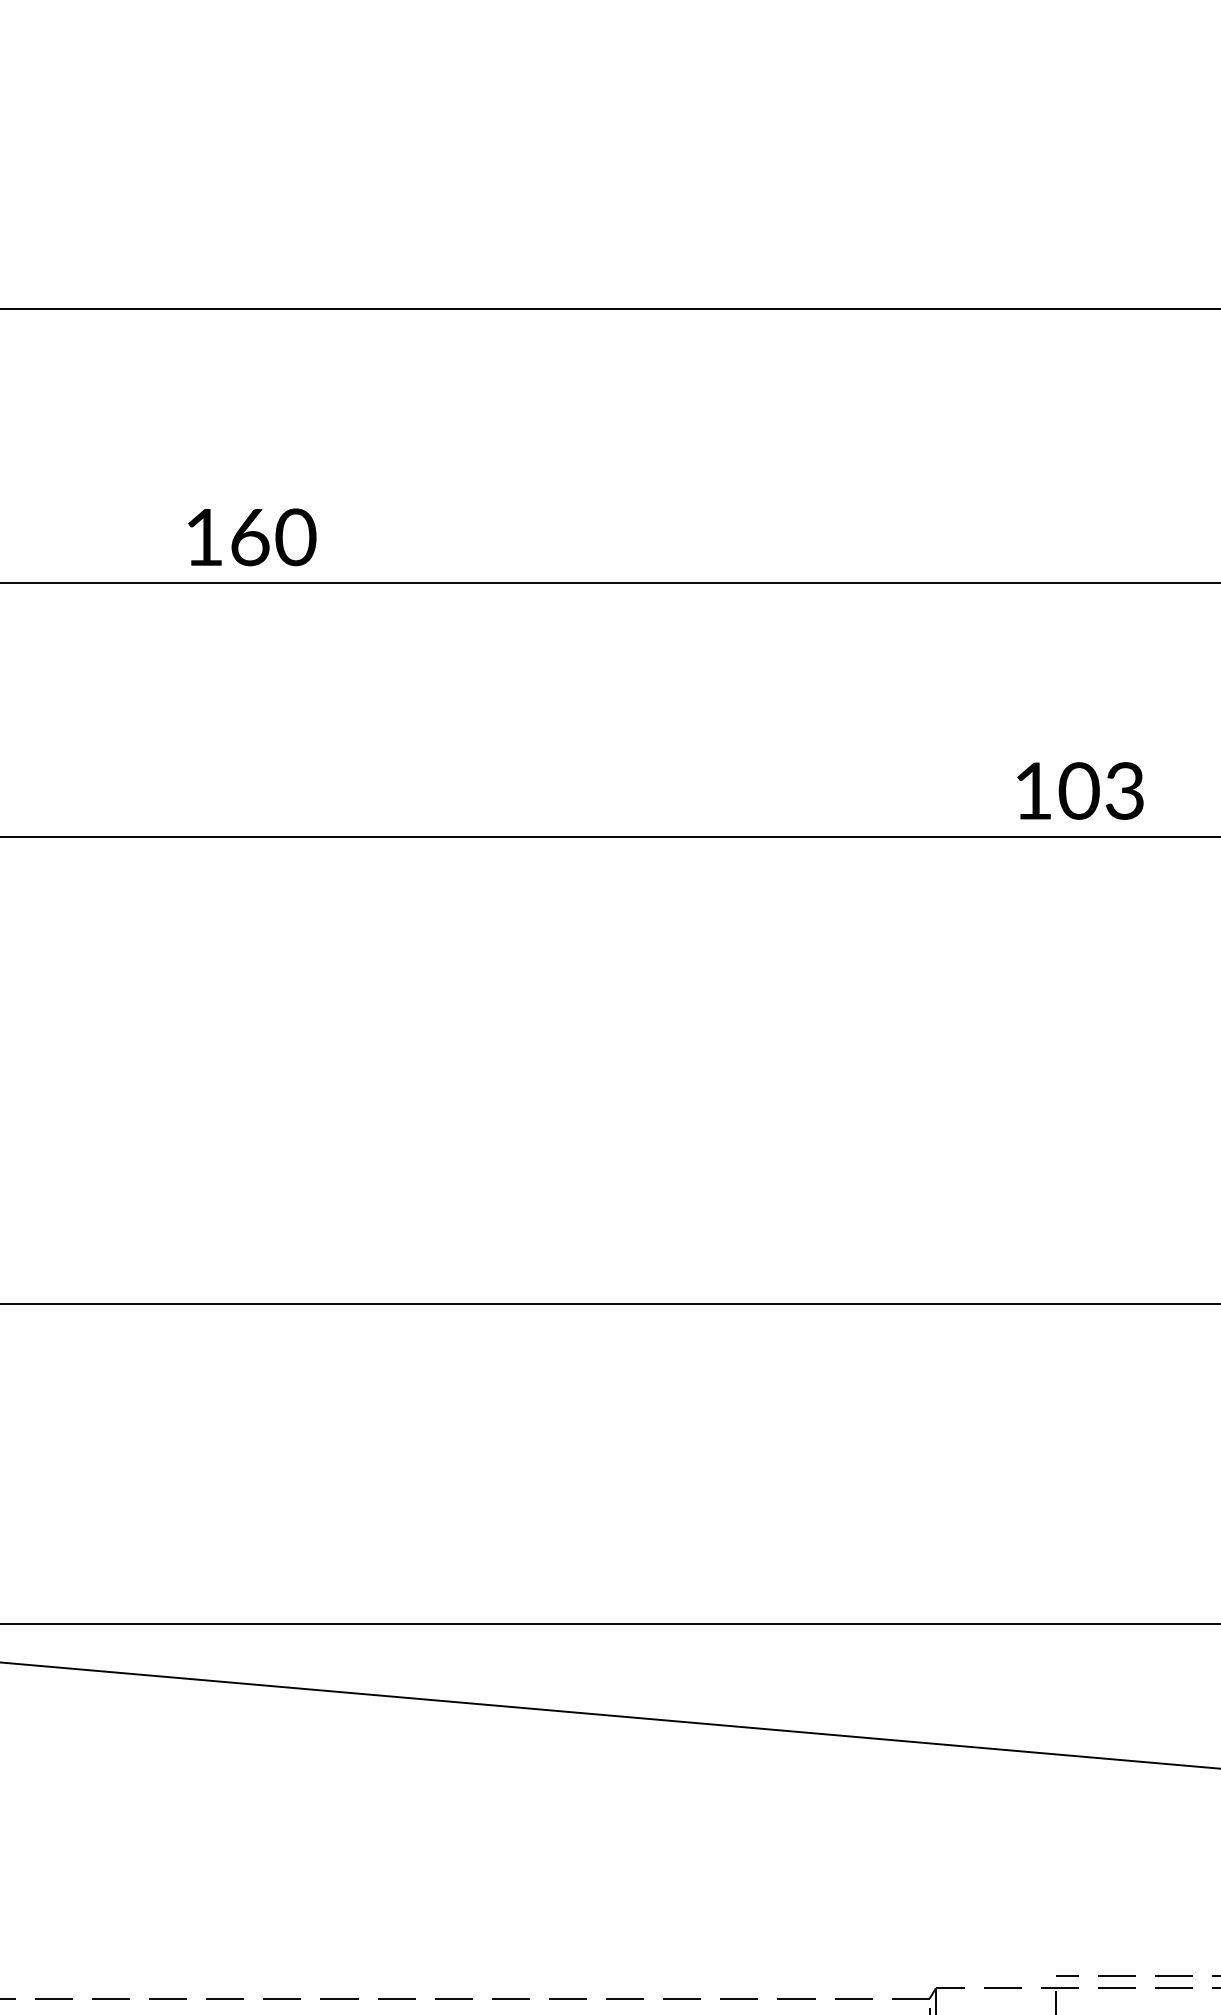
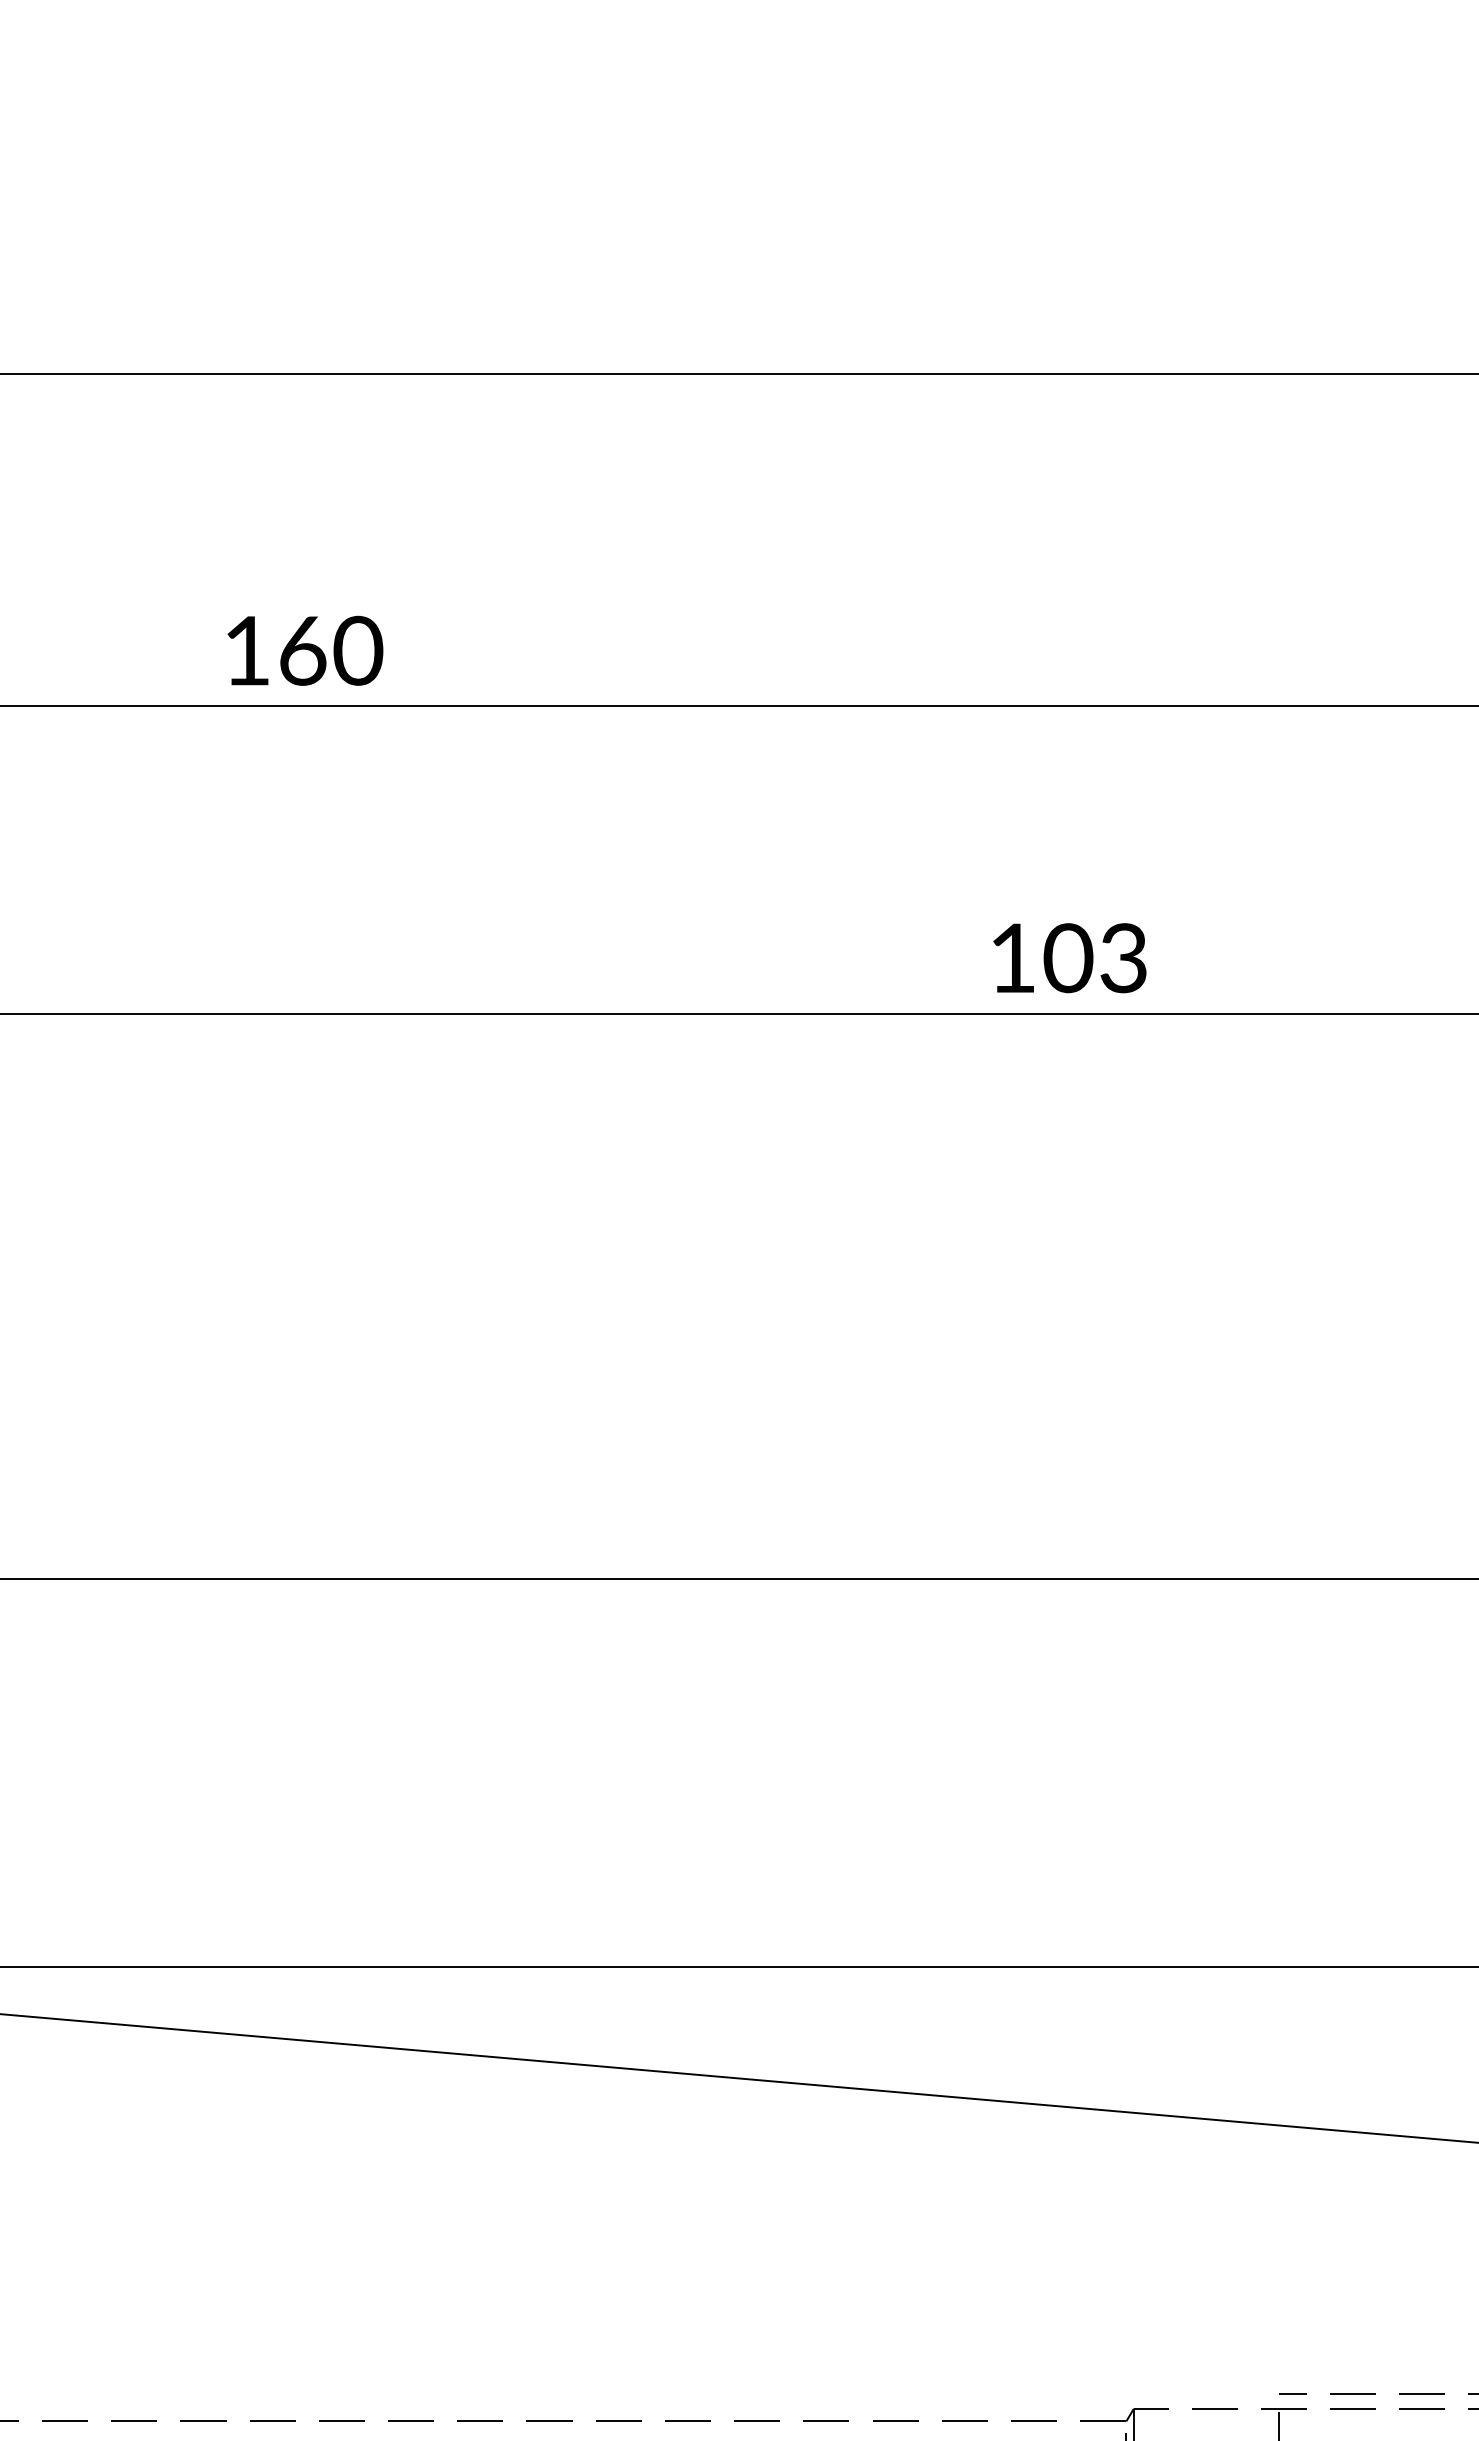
text: (1080, 791) -> (1069, 958), moved

